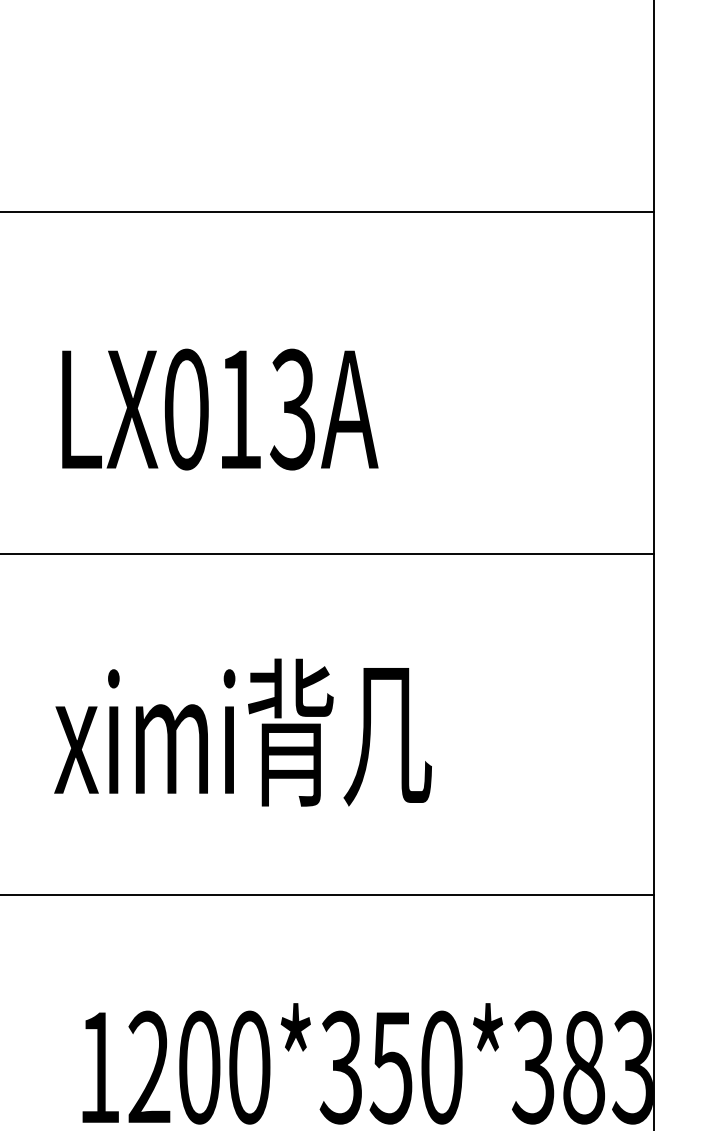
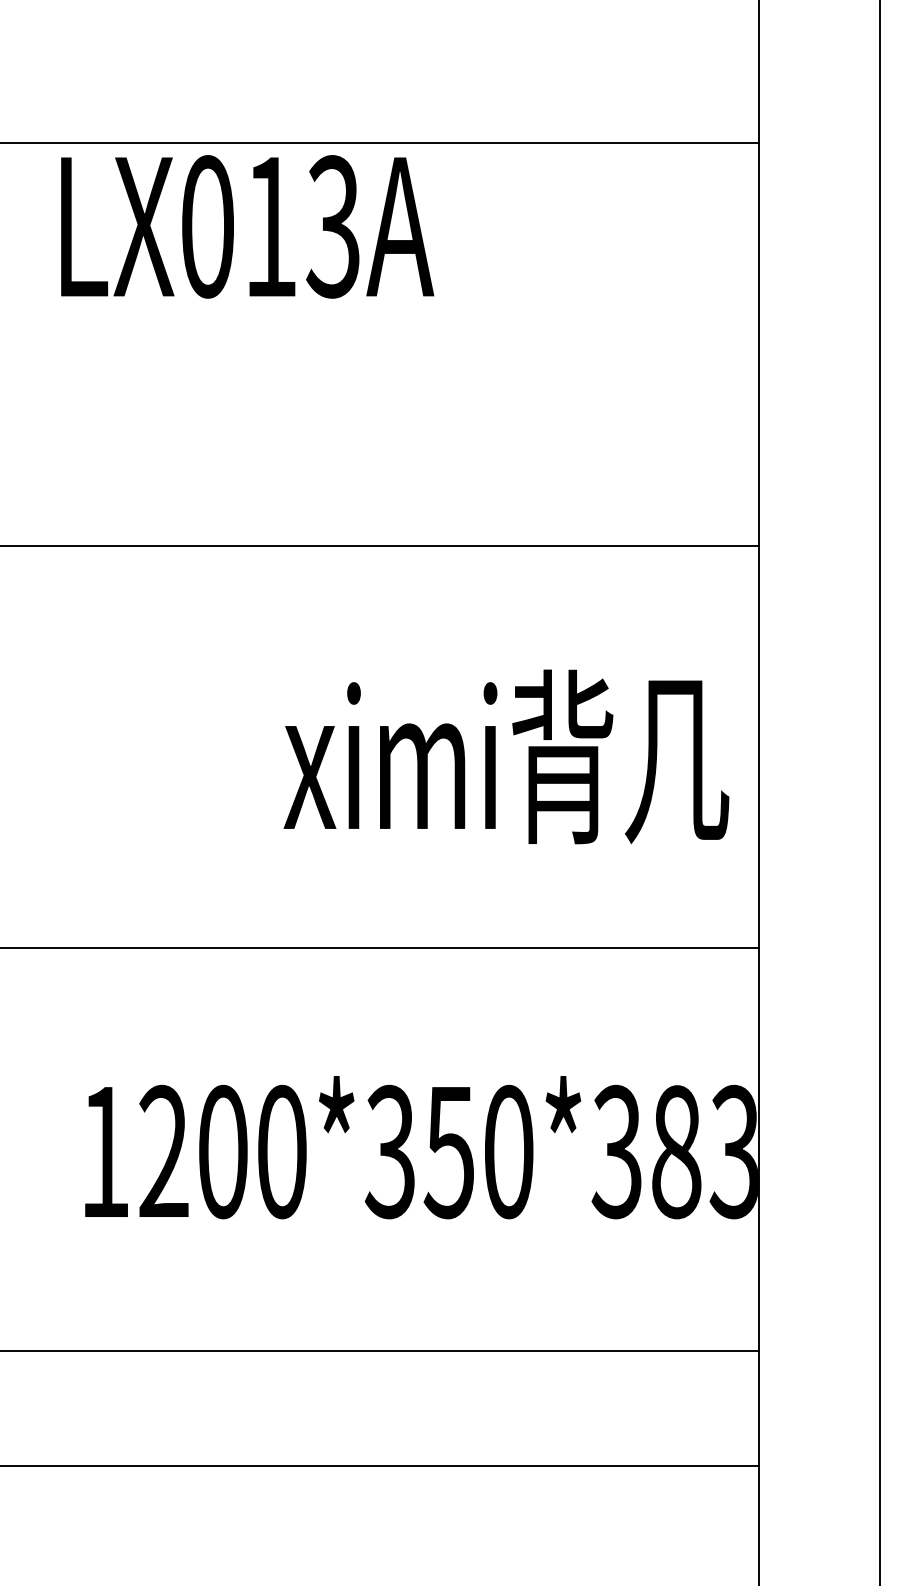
text: (220, 409) -> (247, 226), moved
text: (243, 732) -> (506, 756), moved

